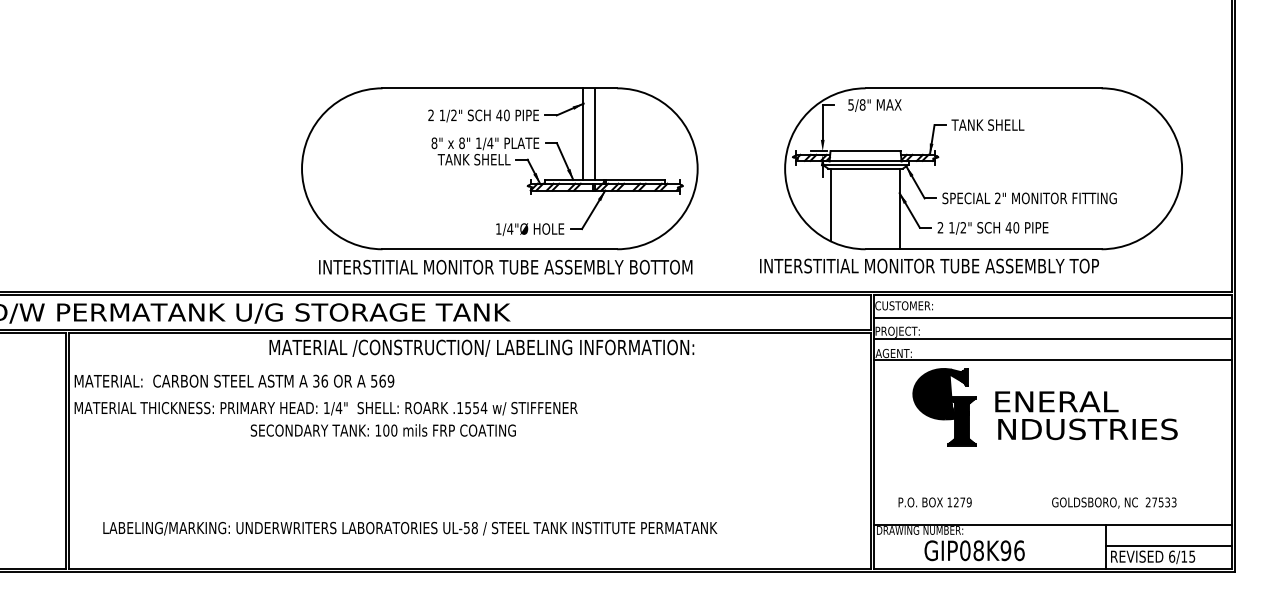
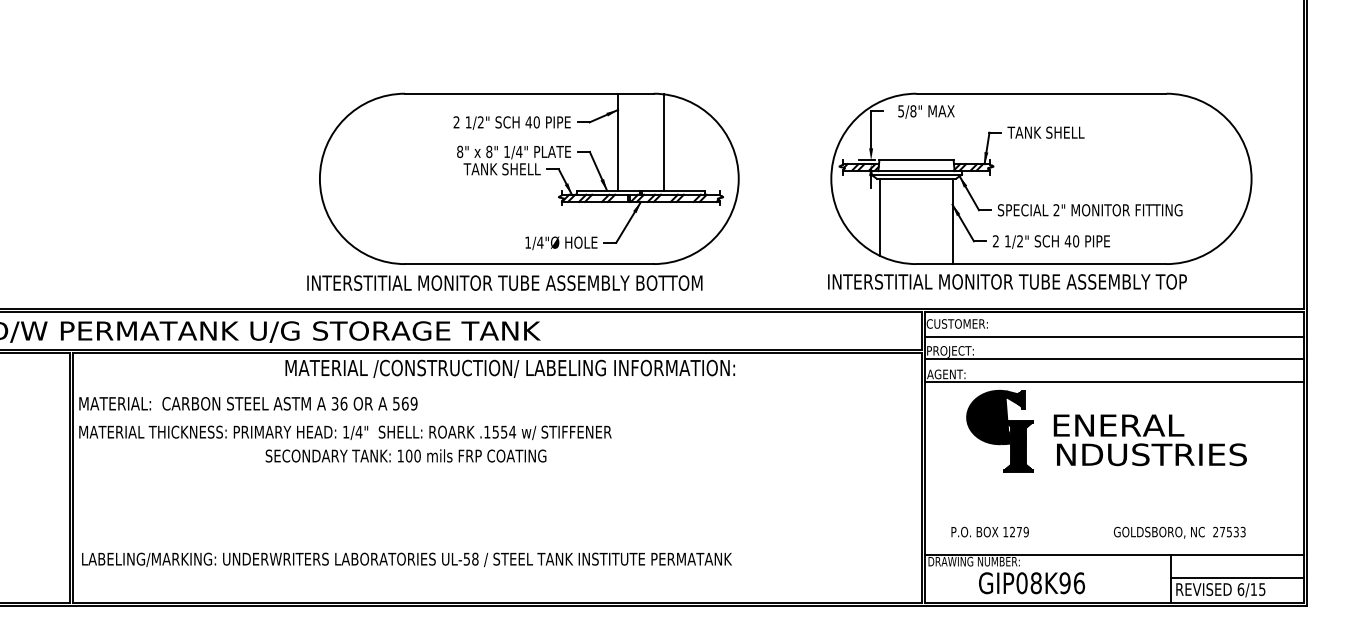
line: (594, 133) -> (663, 141), moved
text: (929, 265) -> (1007, 281), moved
text: (505, 266) -> (504, 282), moved
text: (410, 528) -> (407, 559), moved

